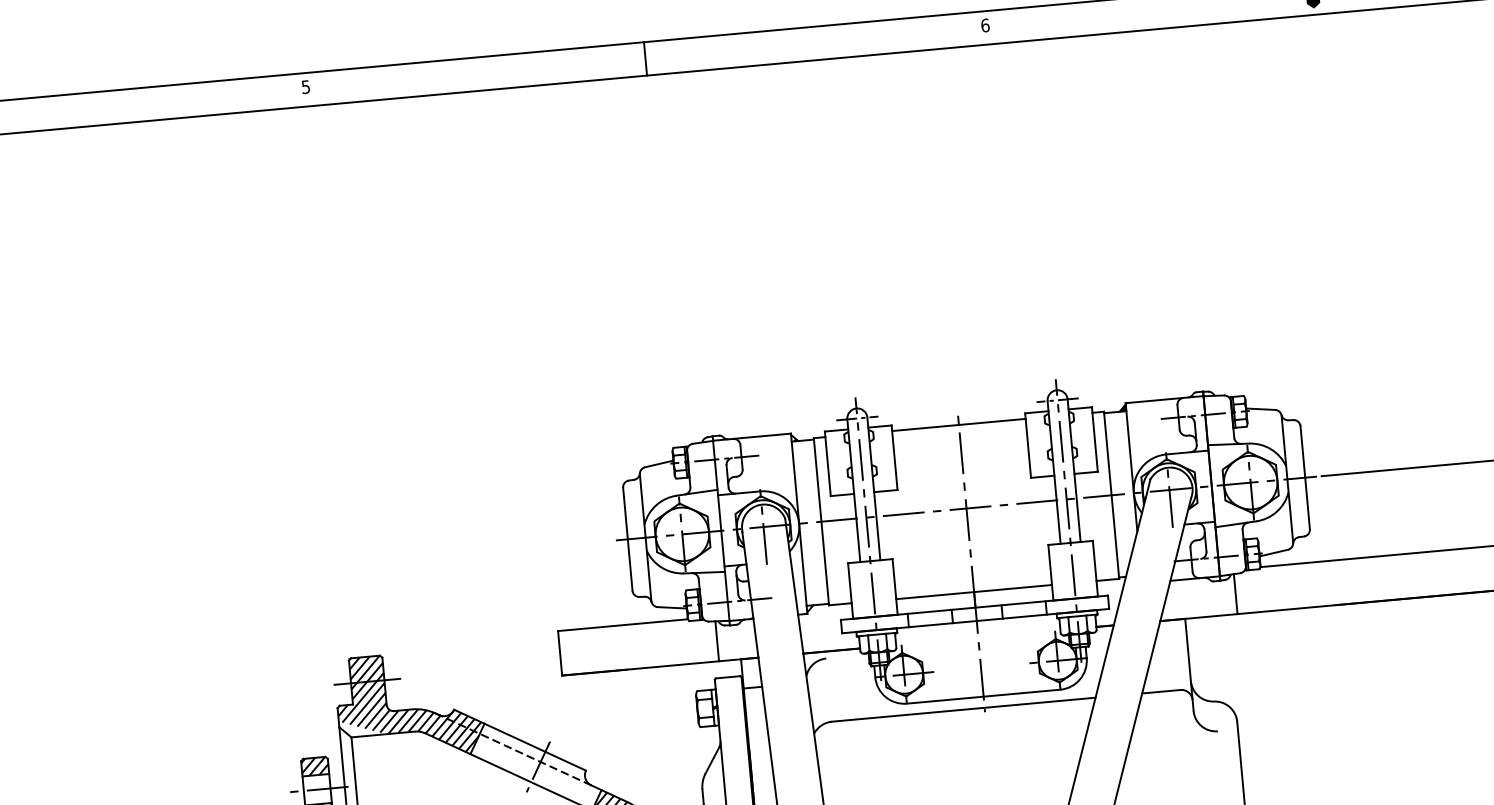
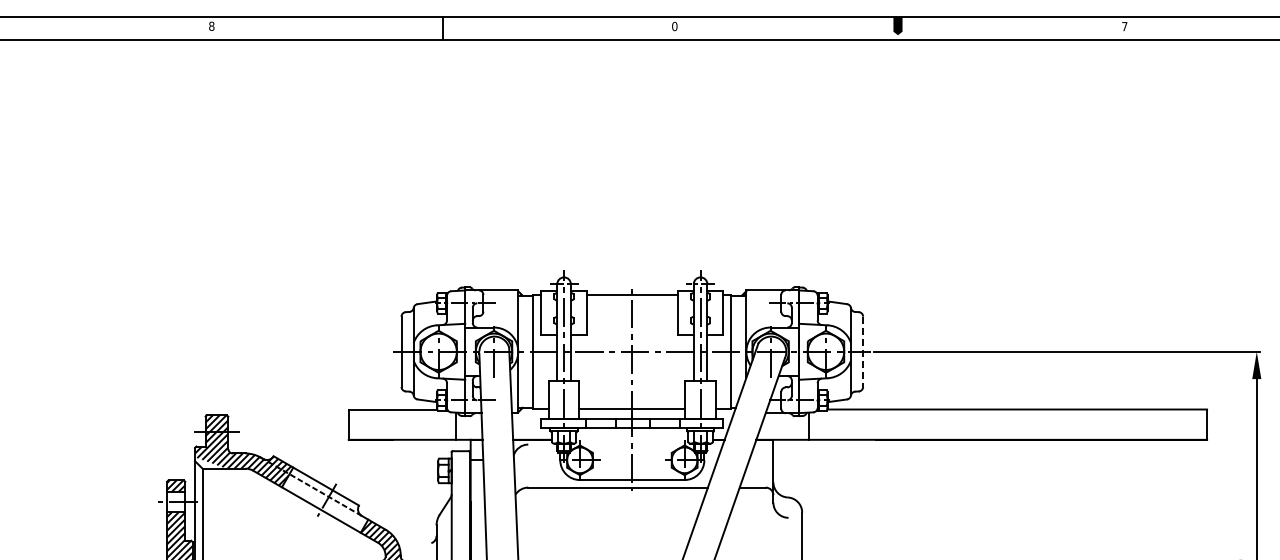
text: (984, 25) -> (674, 26), 6 -> 0
text: (305, 85) -> (211, 25), 5 -> 8
line: (1305, 478) -> (863, 352), solid -> dashed

